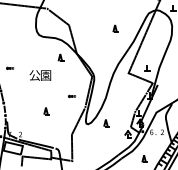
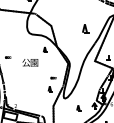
part: (115, 28) -> (85, 28), size x1.6
part: (46, 111) -> (50, 89), moved
part: (106, 123) -> (78, 108), moved

